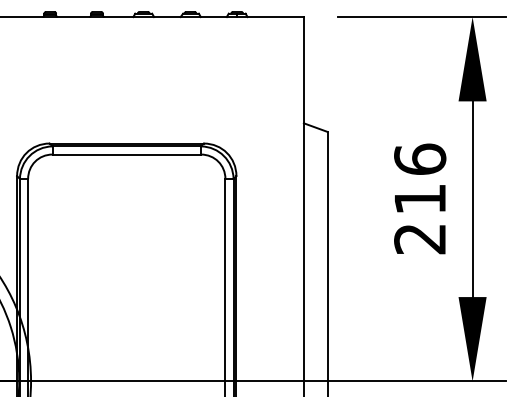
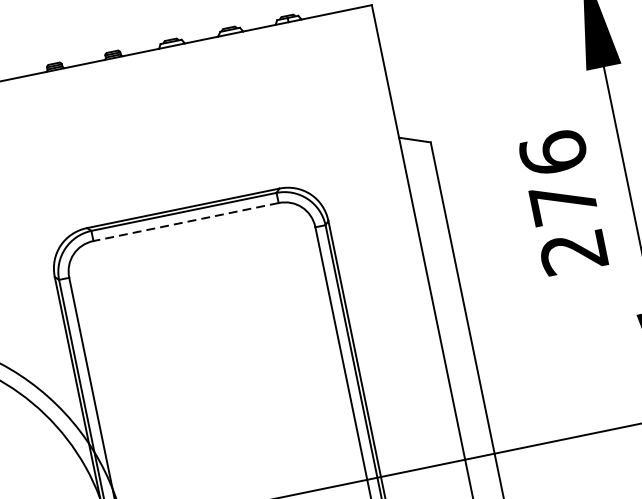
line: (126, 154) -> (185, 222), solid -> dashed
text: (419, 198) -> (562, 201), 216 -> 276

